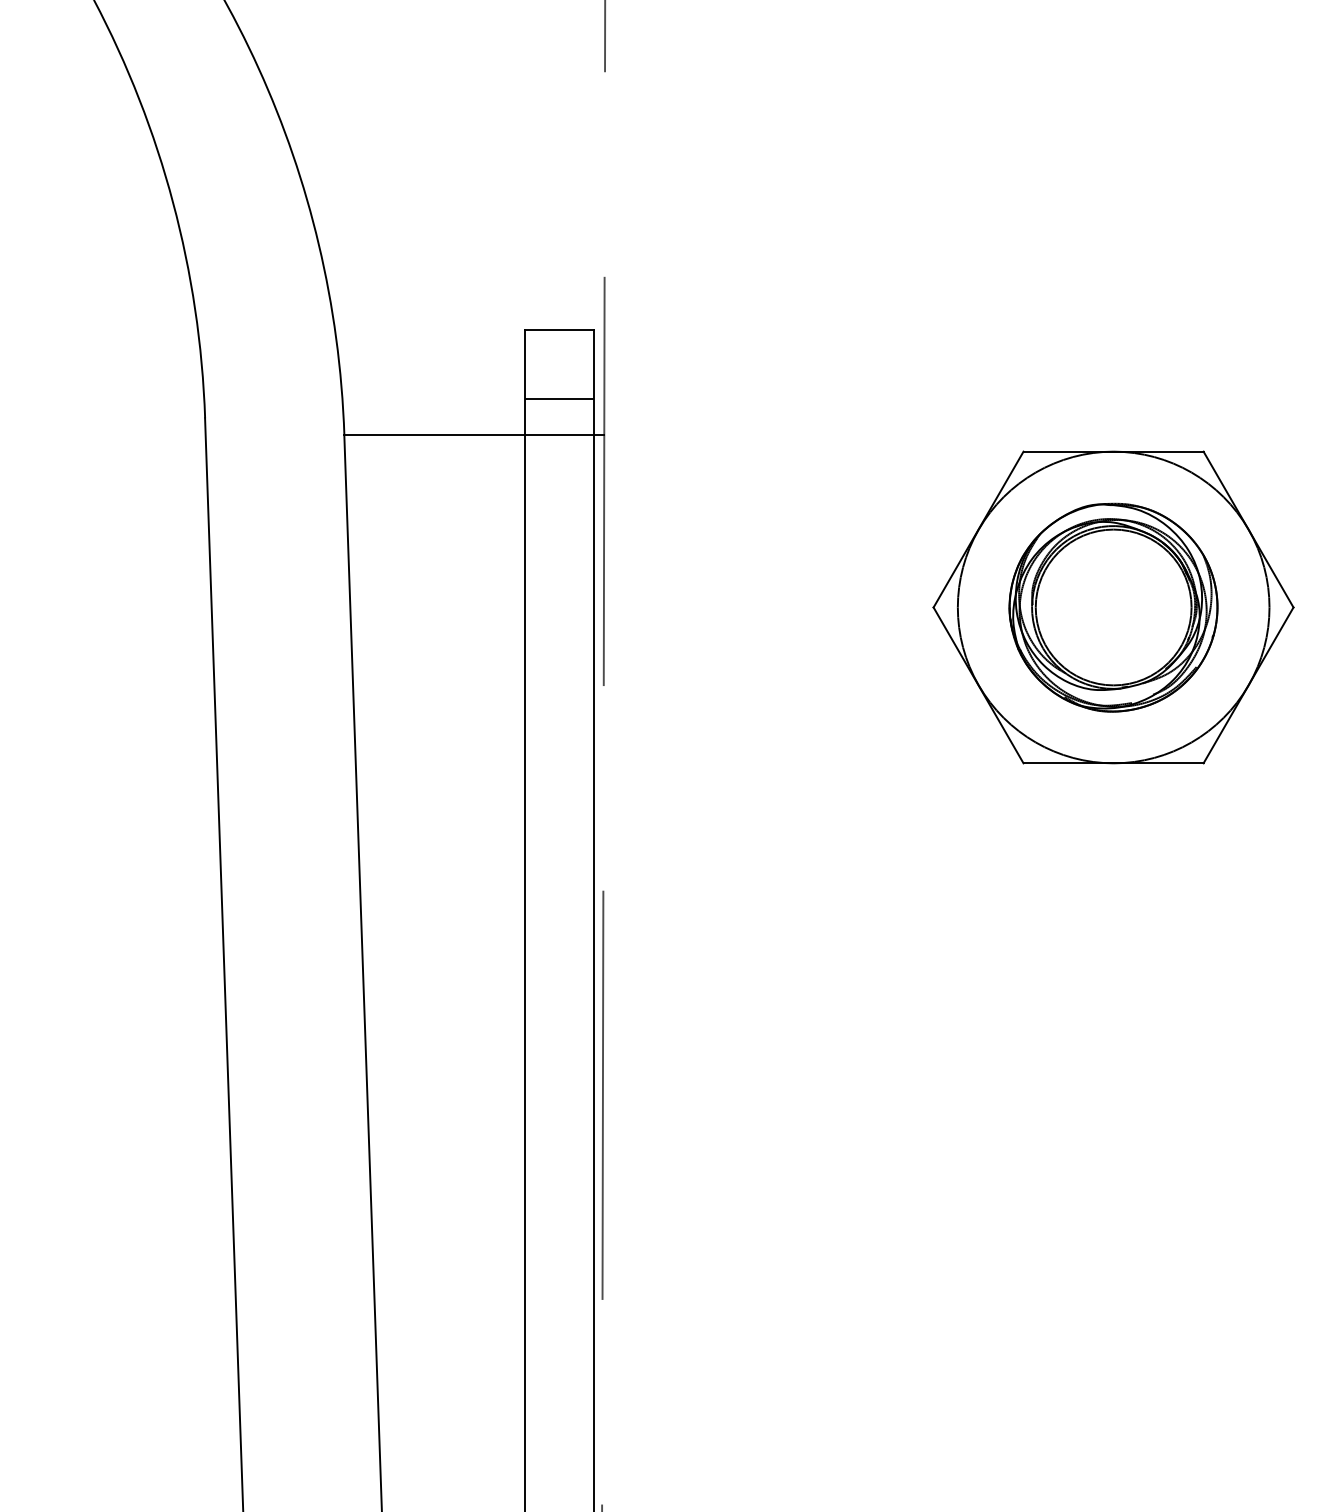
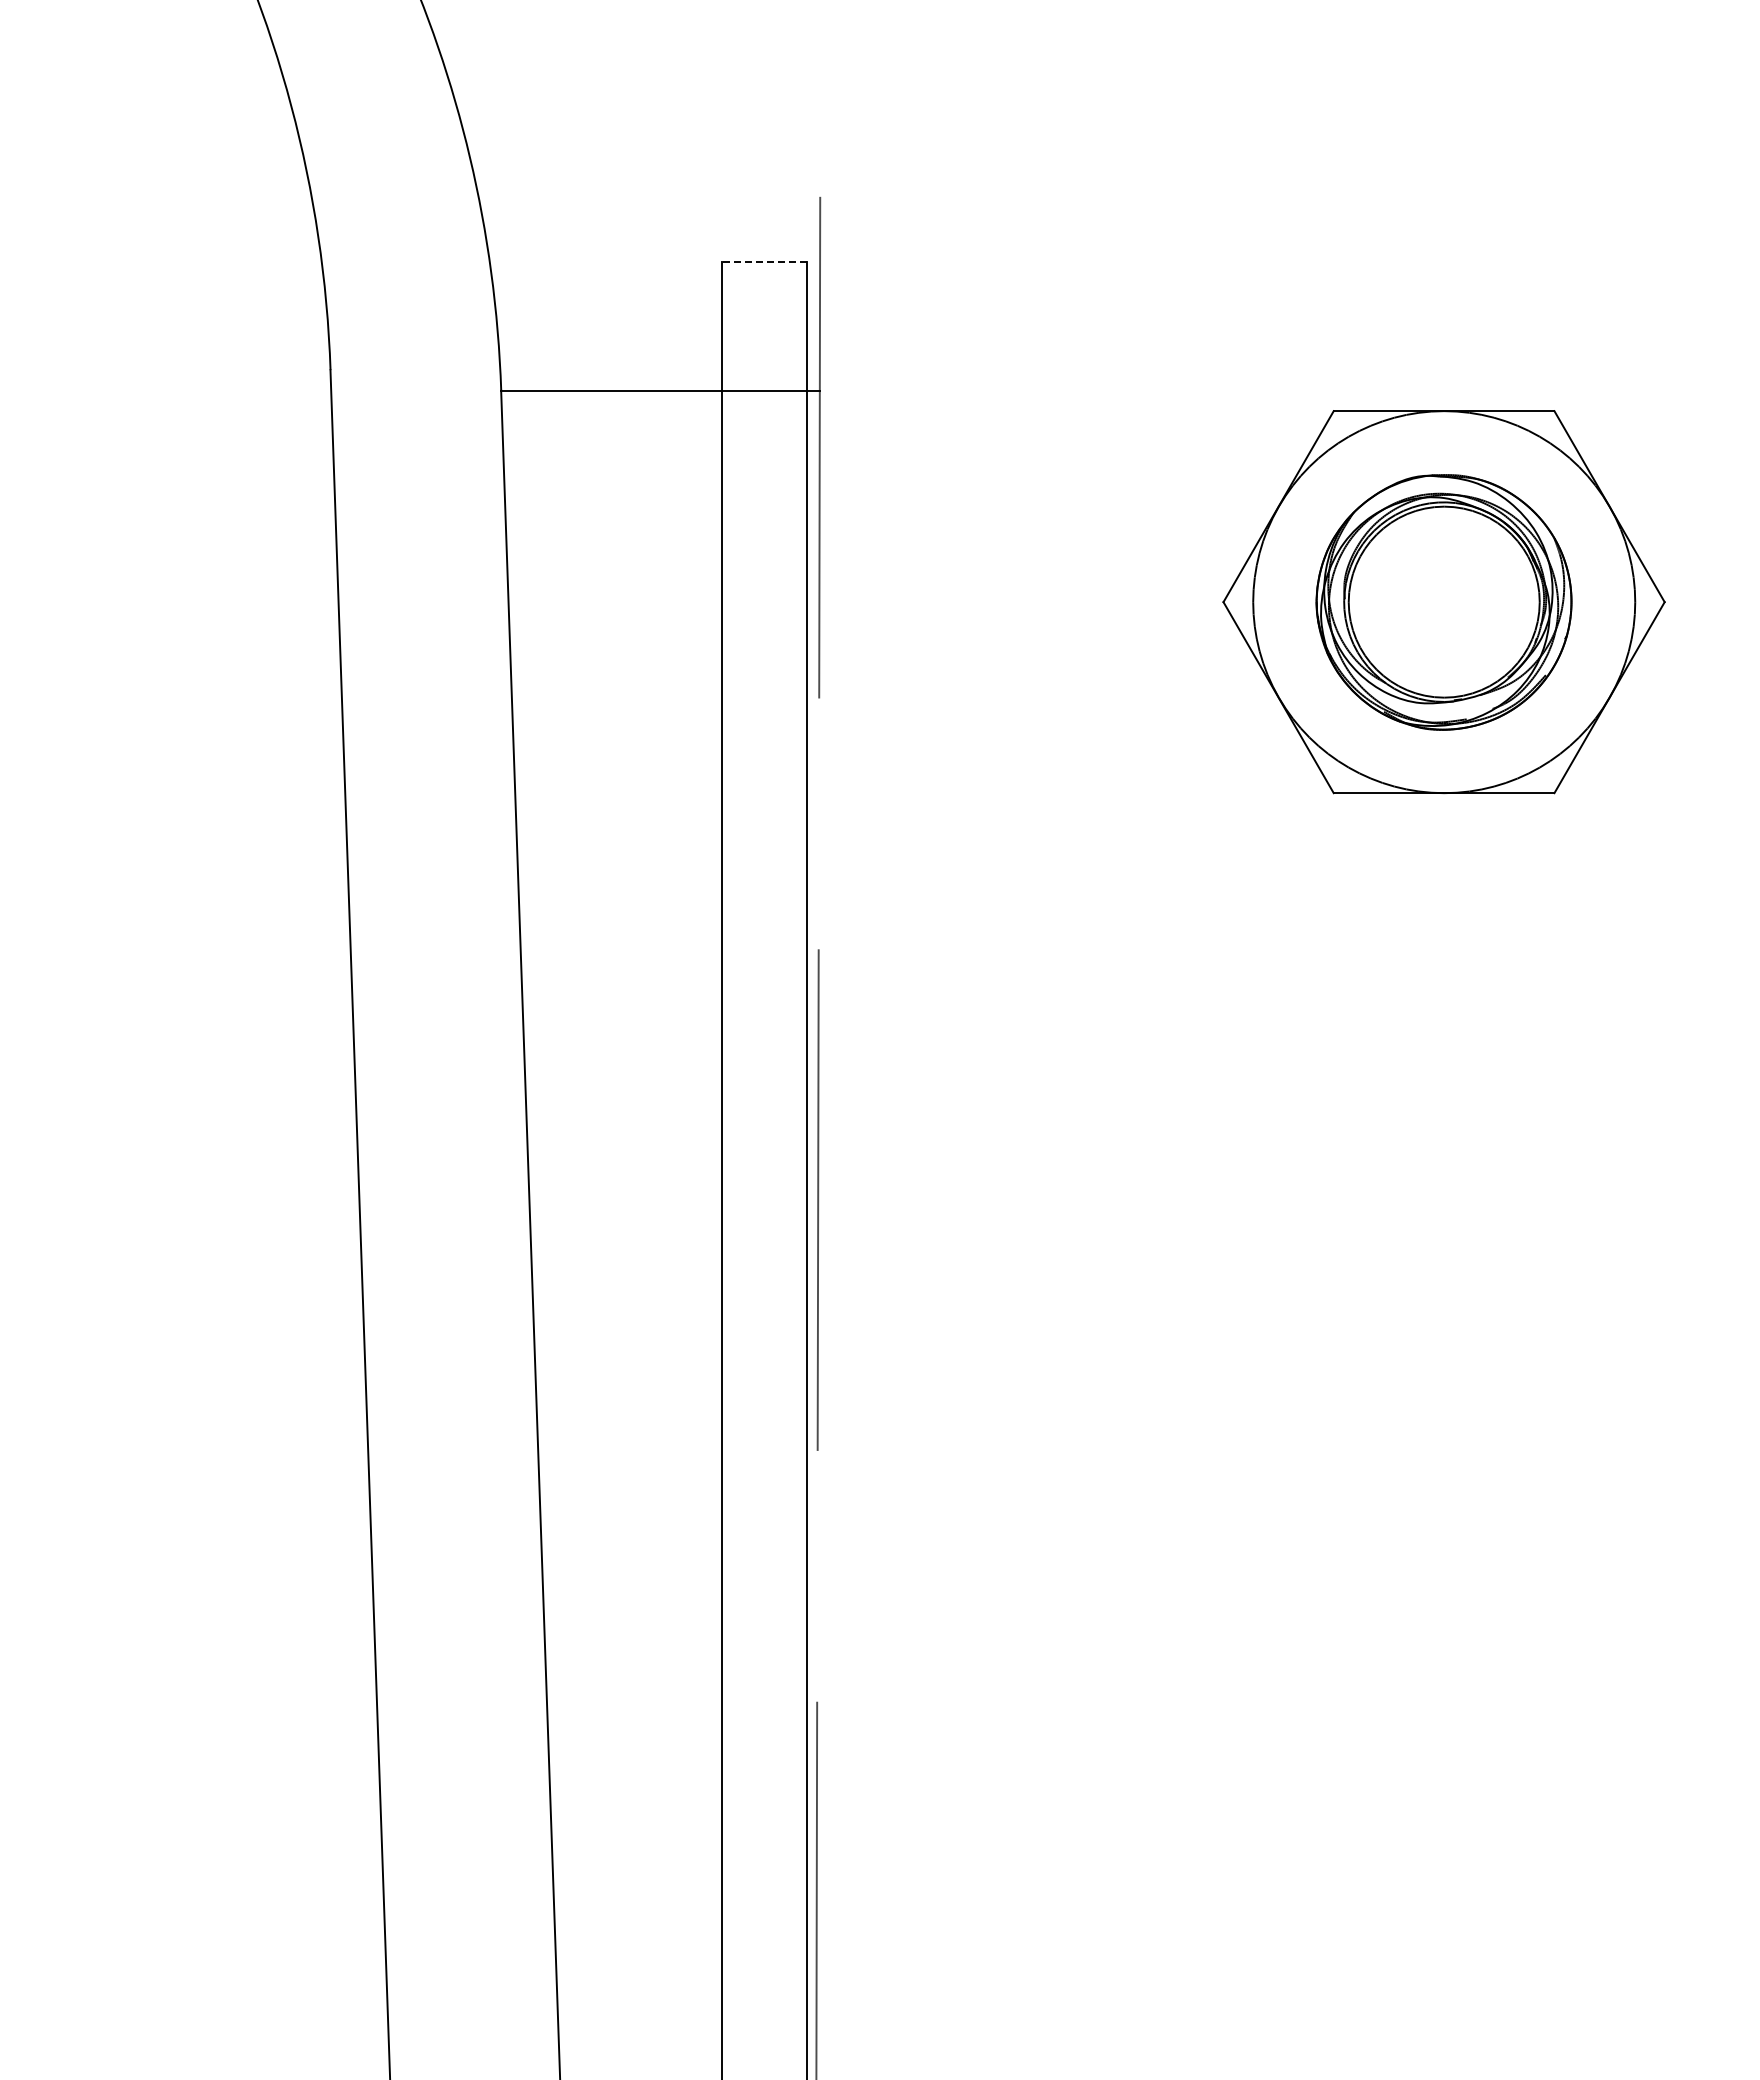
line: (559, 330) -> (764, 262), solid -> dashed
line: (559, 399) -> (764, 347), removed

